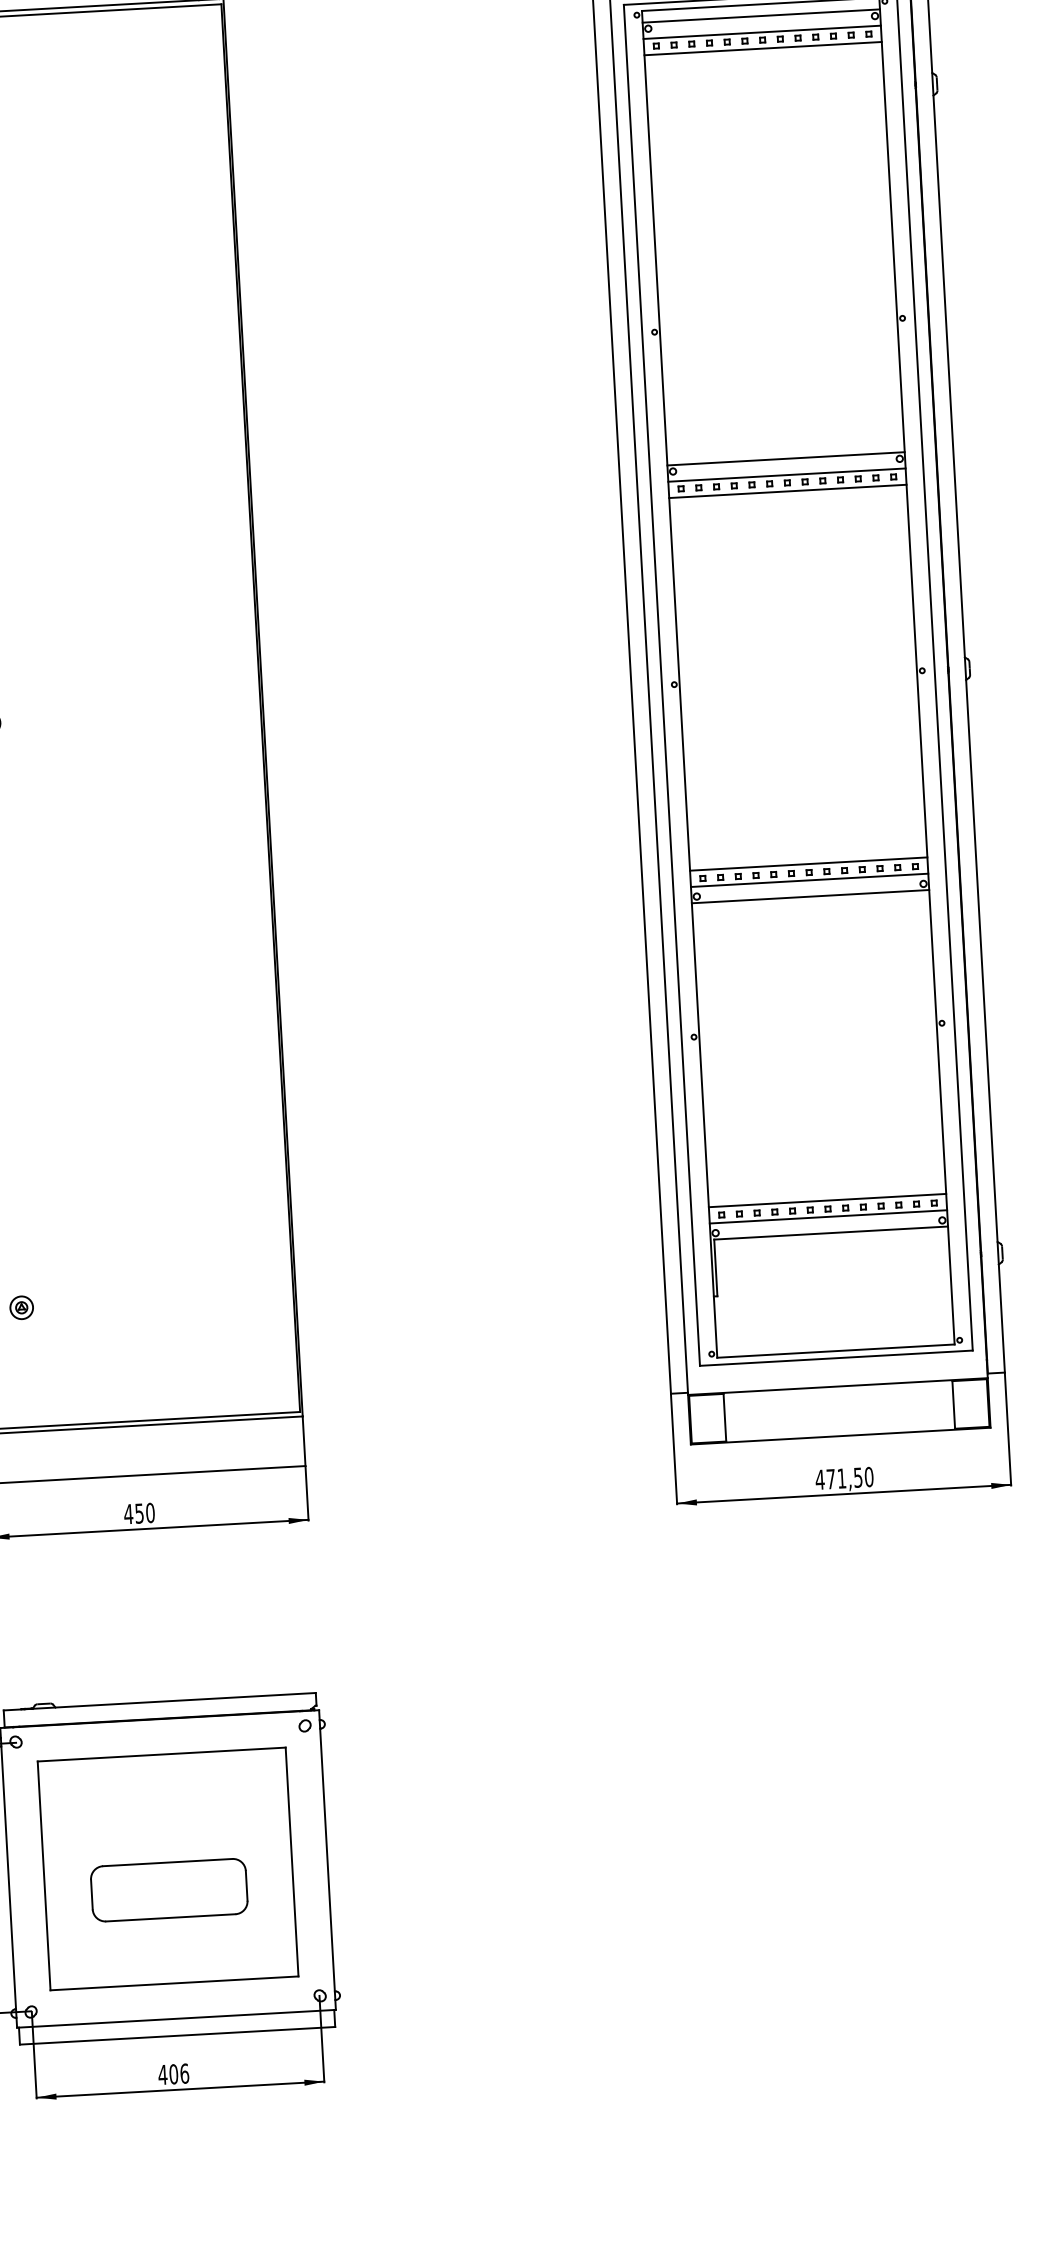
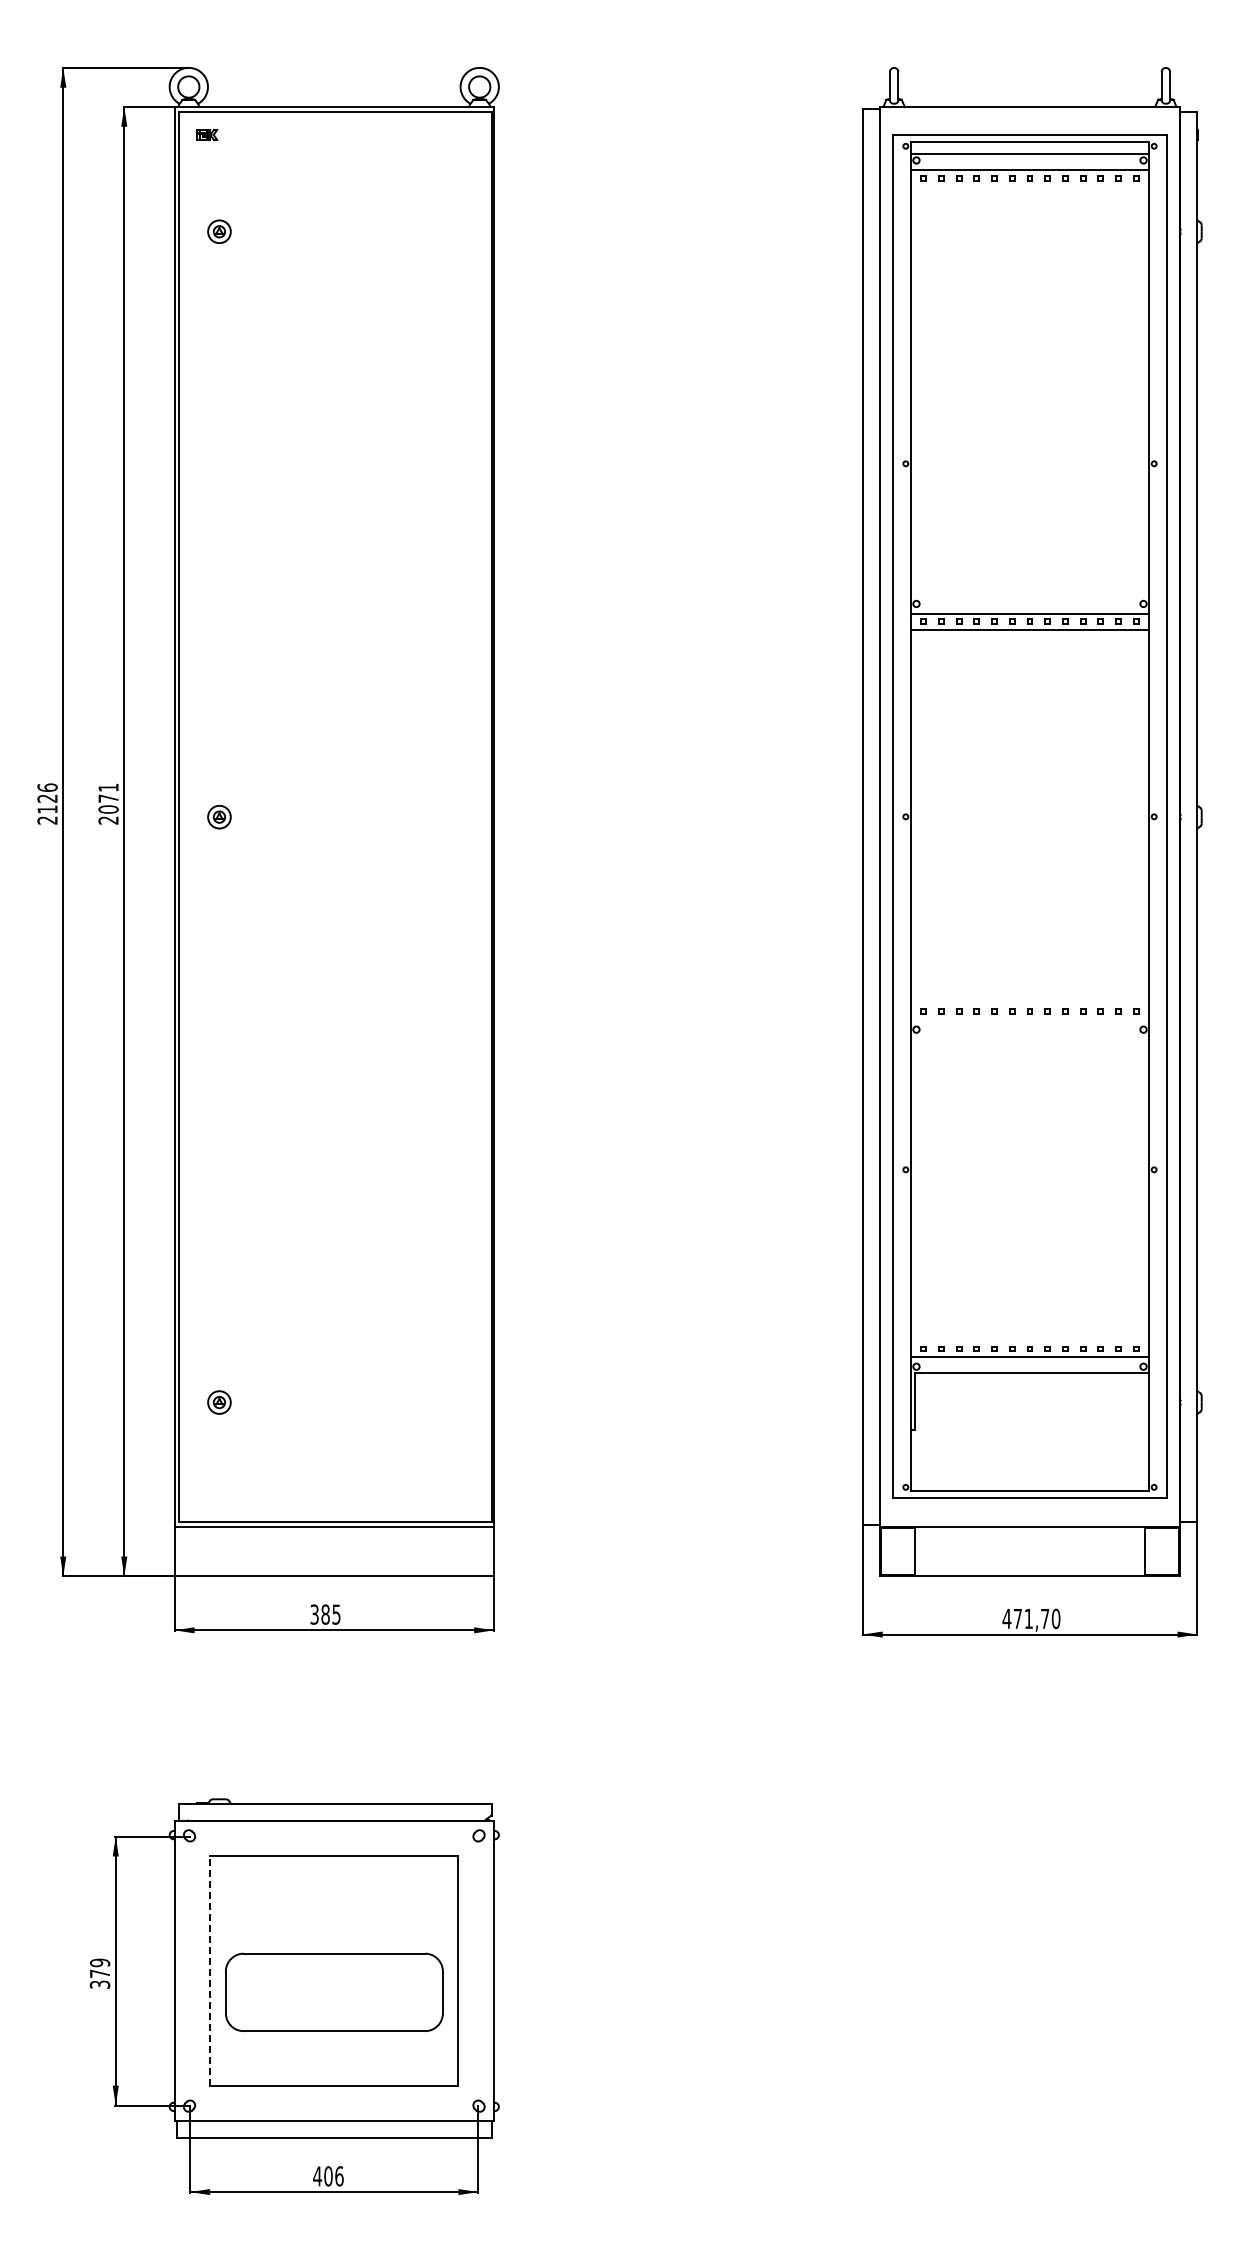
line: (762, 48) -> (1029, 186), removed
line: (785, 458) -> (1029, 597), removed
line: (808, 864) -> (1029, 1003), removed
line: (809, 880) -> (1029, 1019), removed
line: (810, 897) -> (1029, 1036), removed
line: (827, 1200) -> (1029, 1340), removed
text: (858, 1478) -> (1045, 1619), 471,50 -> 471,70
text: (139, 1513) -> (325, 1614), 450 -> 385
line: (44, 1876) -> (210, 1971), solid -> dashed
part: (168, 1889) -> (333, 1991), size x1.4

